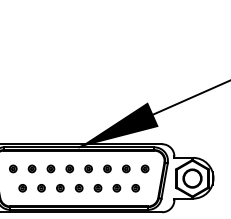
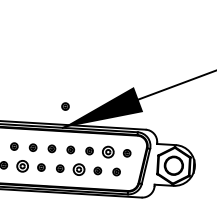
part: (80, 125) -> (65, 106), added
part: (126, 168) -> (108, 151), size x1.6
part: (41, 188) -> (22, 166), size x1.6
part: (97, 188) -> (78, 170), size x1.6

